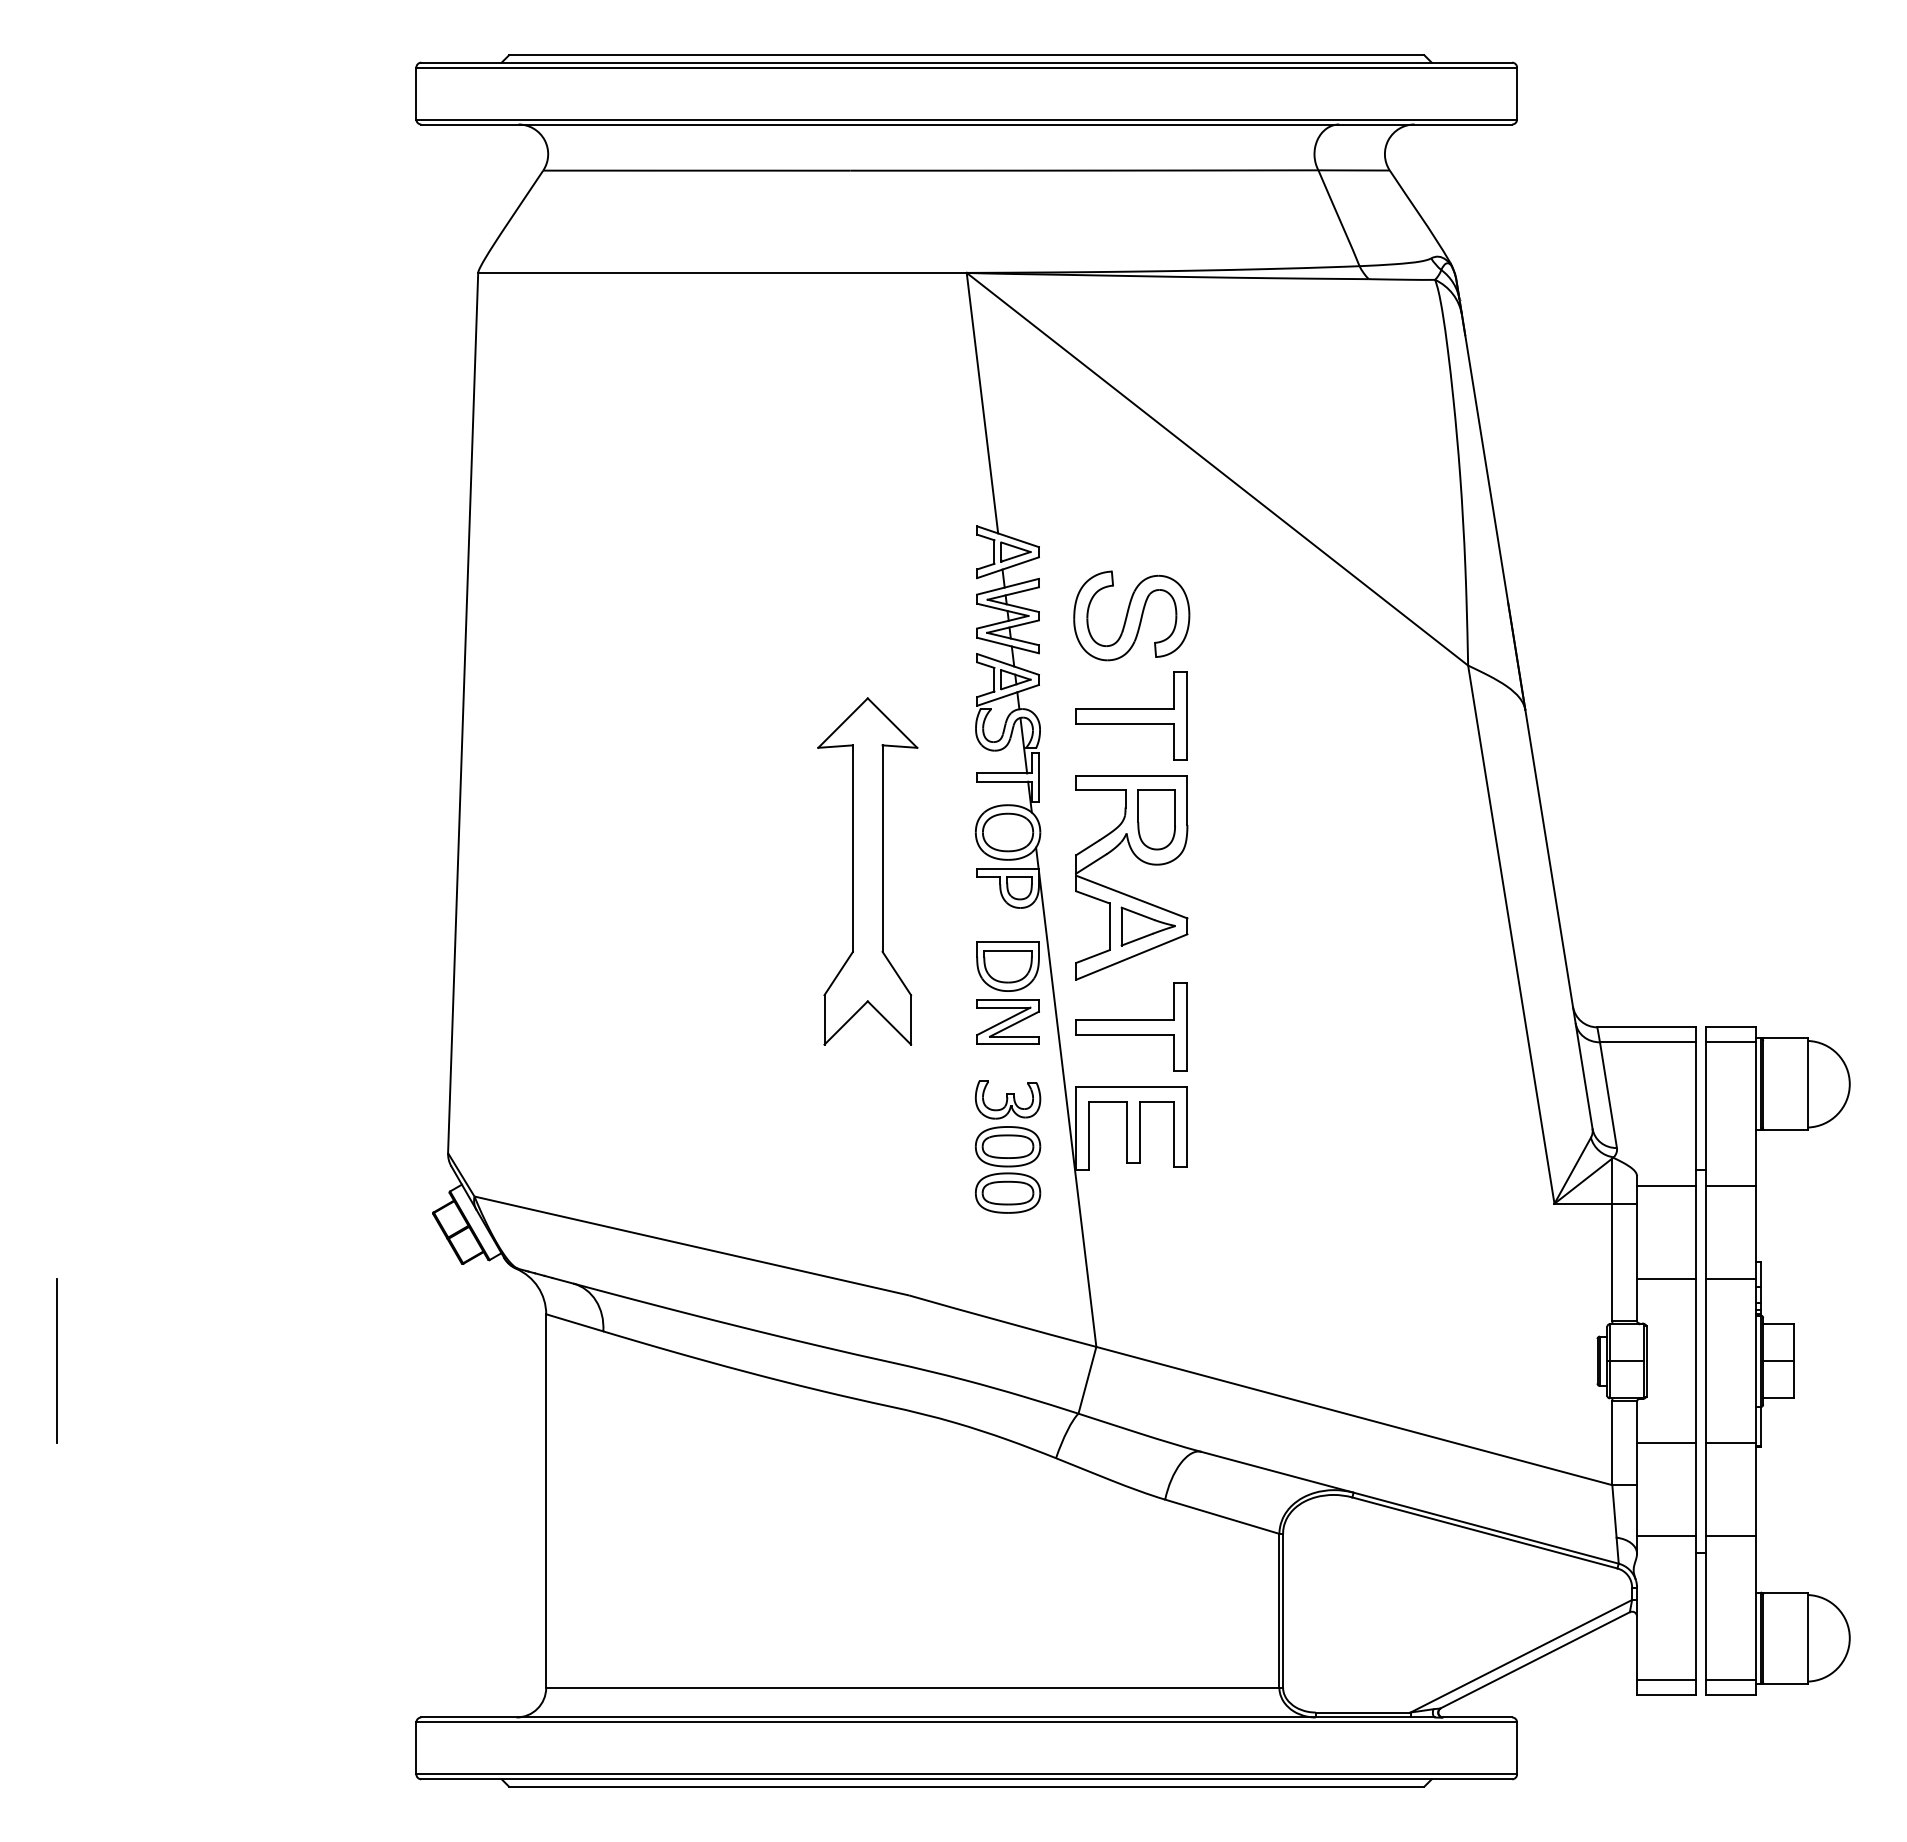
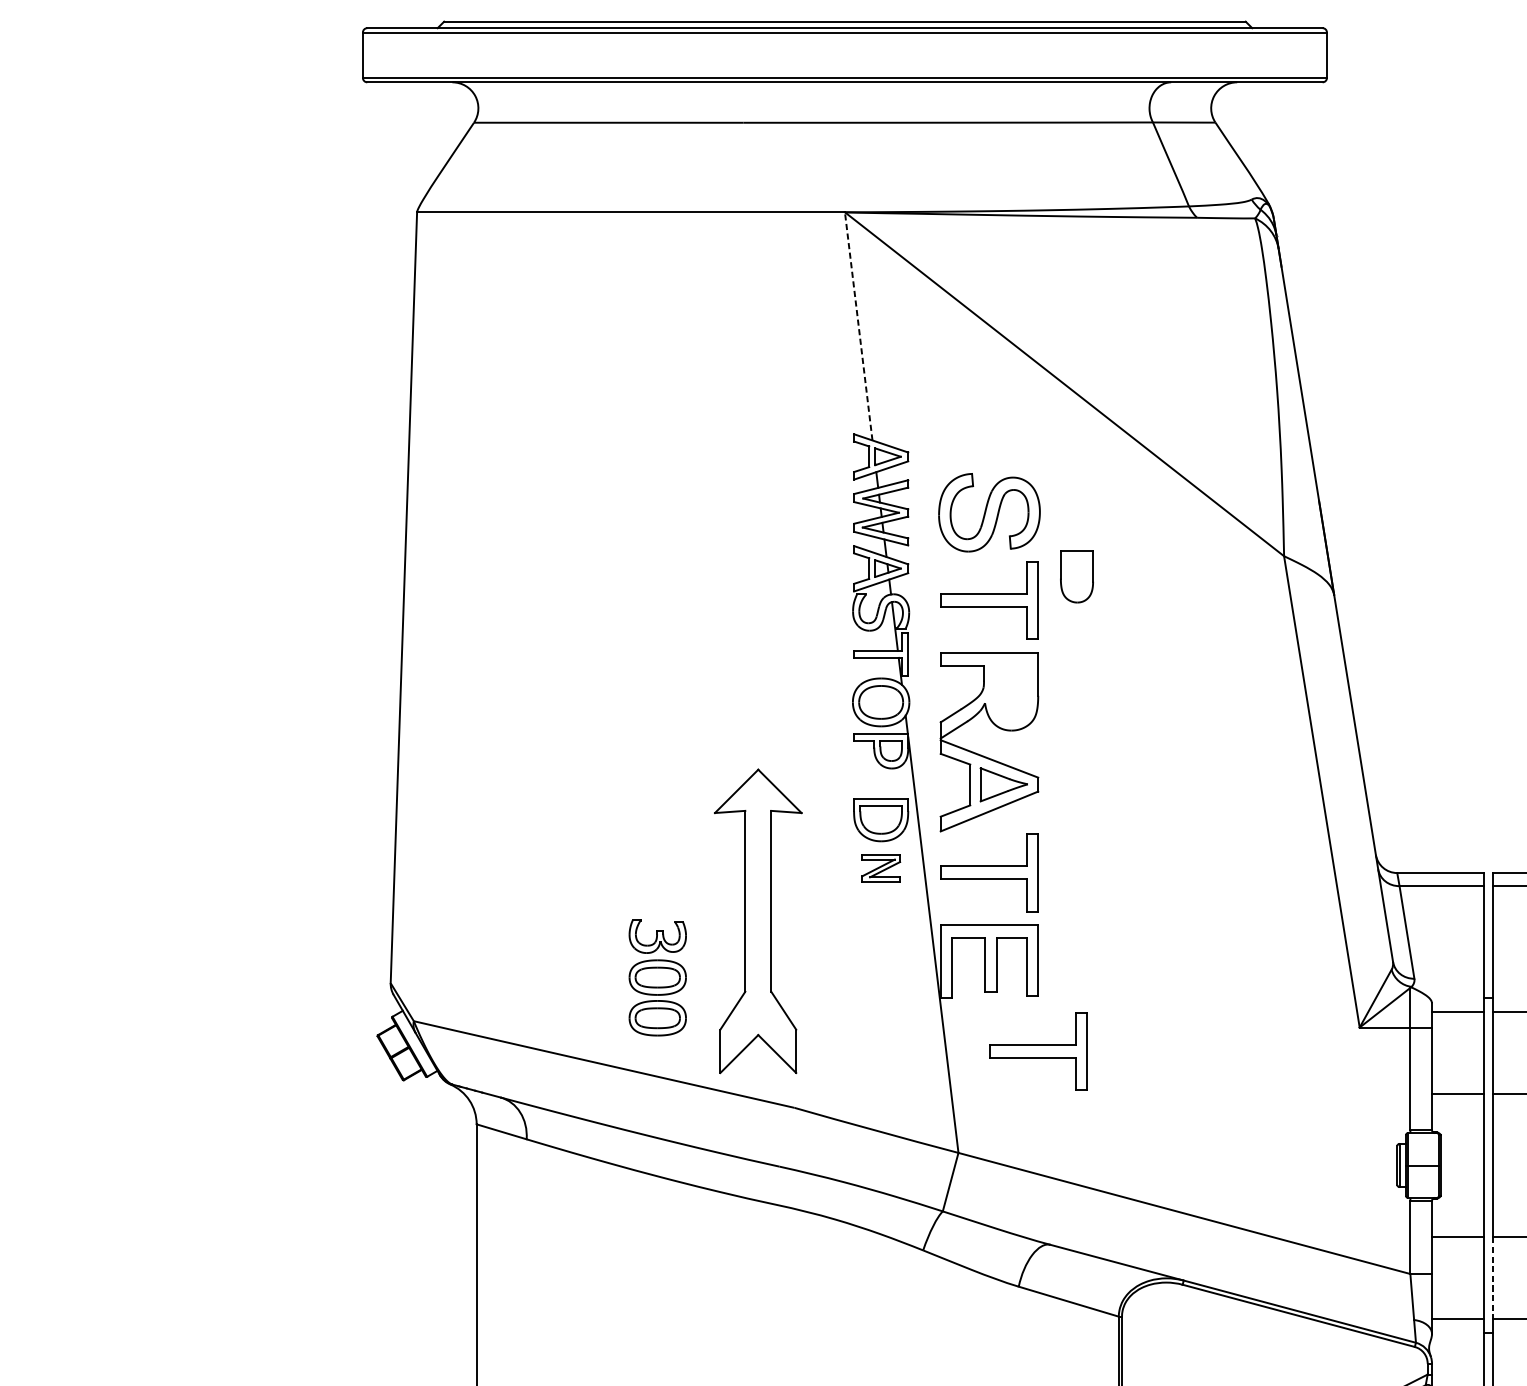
line: (982, 402) -> (858, 325), solid -> dashed
part: (1156, 819) -> (1076, 576), moved
part: (867, 871) -> (758, 921), moved
part: (1007, 1021) -> (880, 867), size x0.7
part: (1008, 1146) -> (658, 977), moved
part: (1187, 1230) -> (1038, 1050), added
line: (57, 1361) -> (48, 1165), removed
line: (1706, 1490) -> (1492, 1278), solid -> dashed

